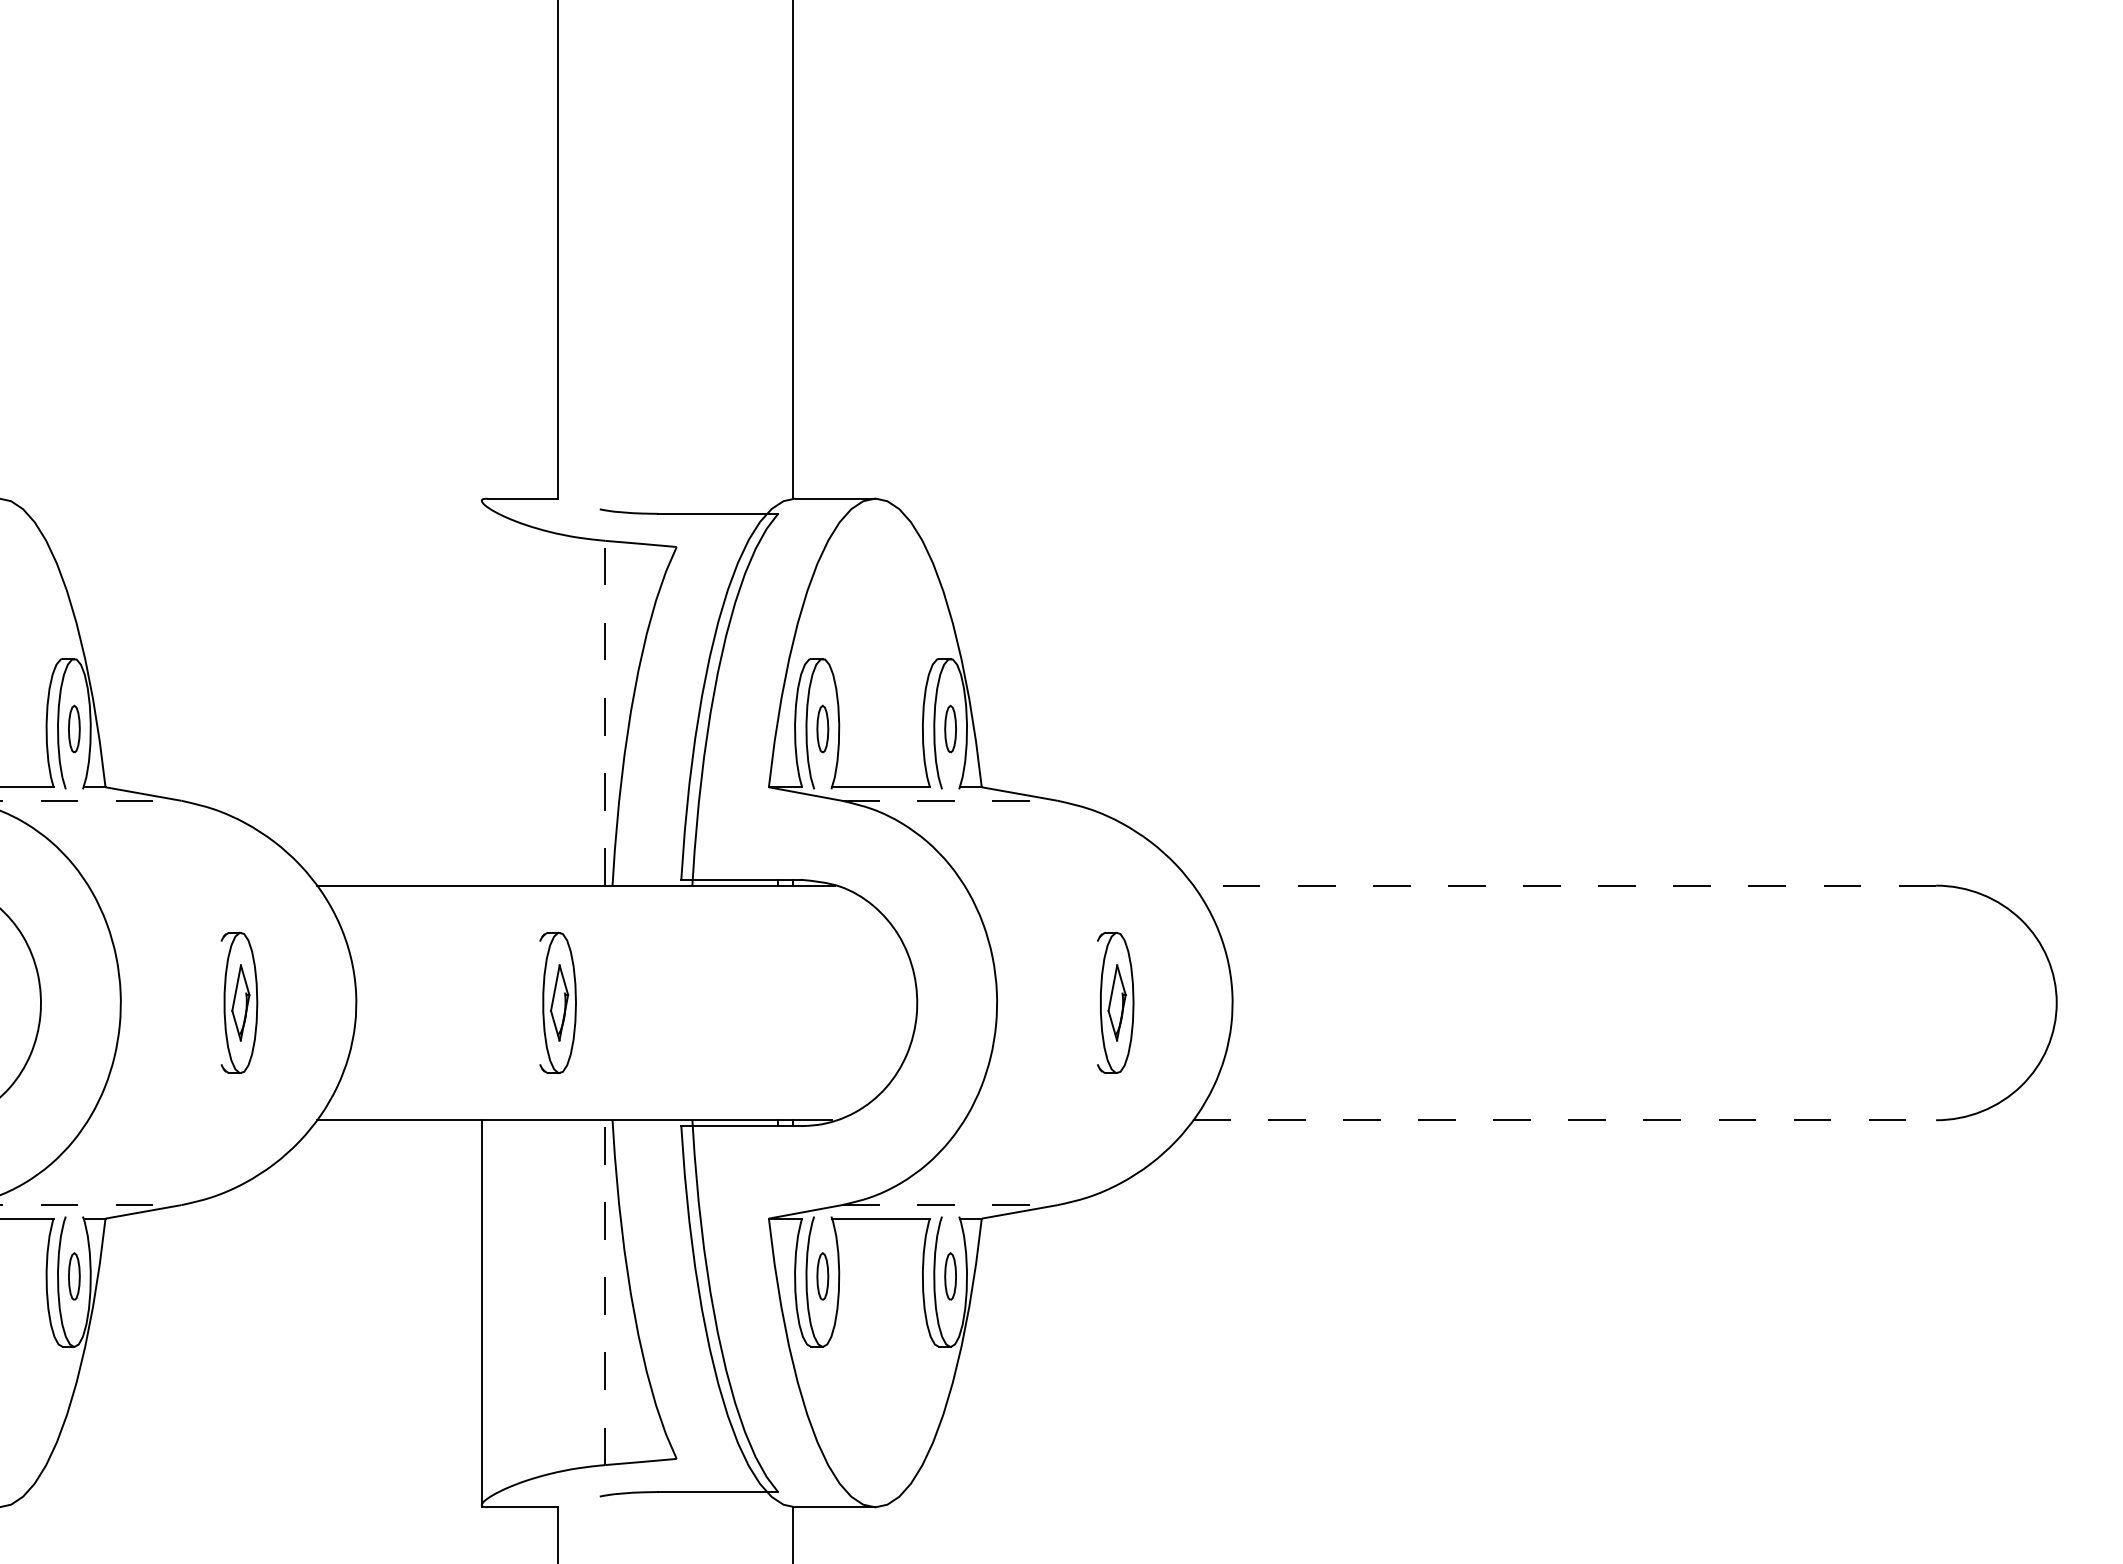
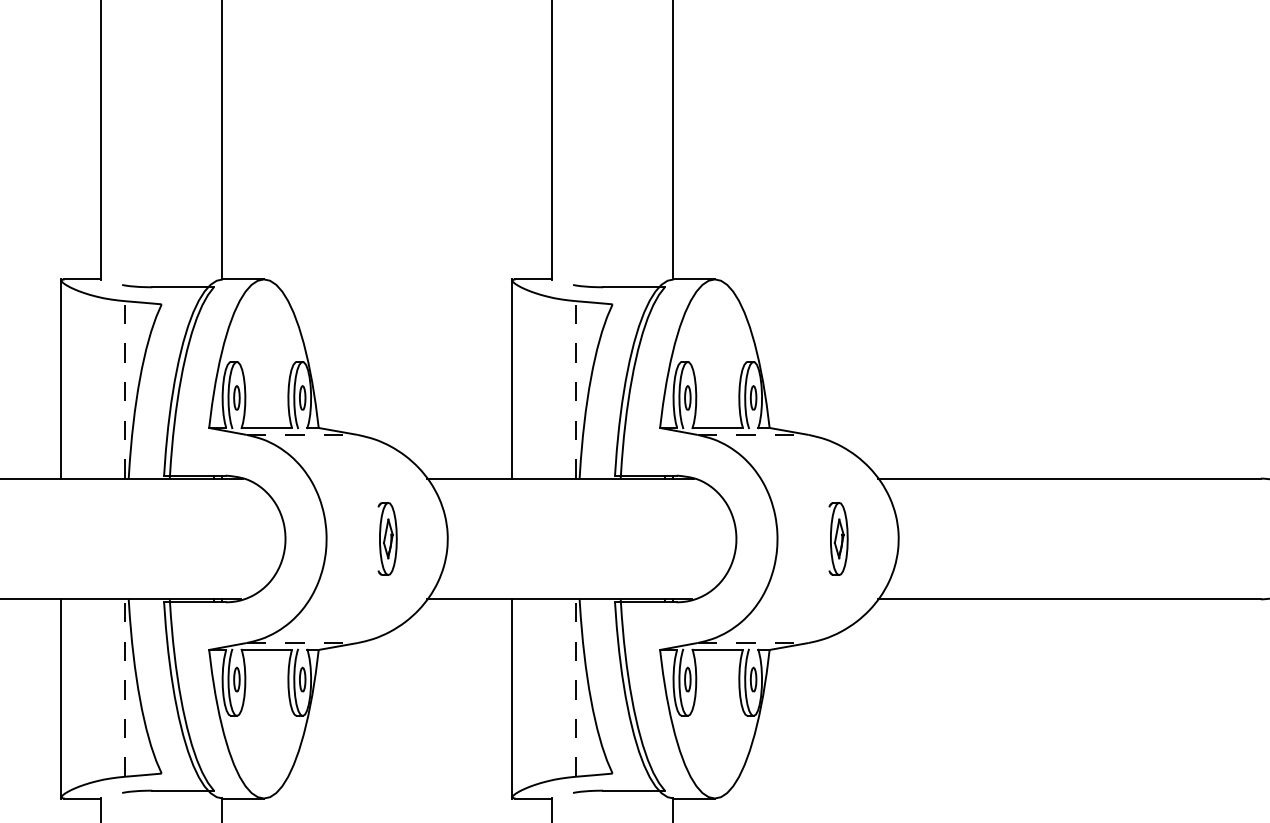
line: (482, 691) -> (512, 378), added
line: (1564, 885) -> (1069, 478), dashed -> solid
part: (557, 1002) -> (551, 538), removed
line: (1566, 1120) -> (1070, 599), dashed -> solid

